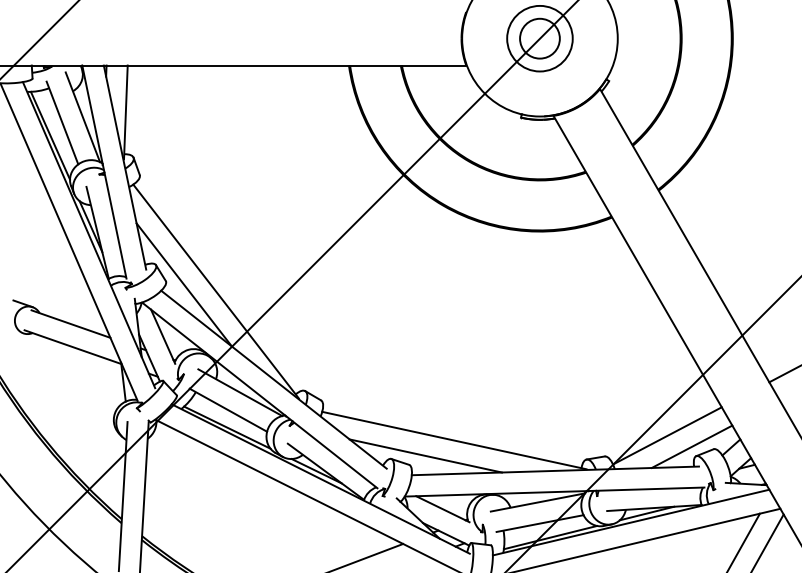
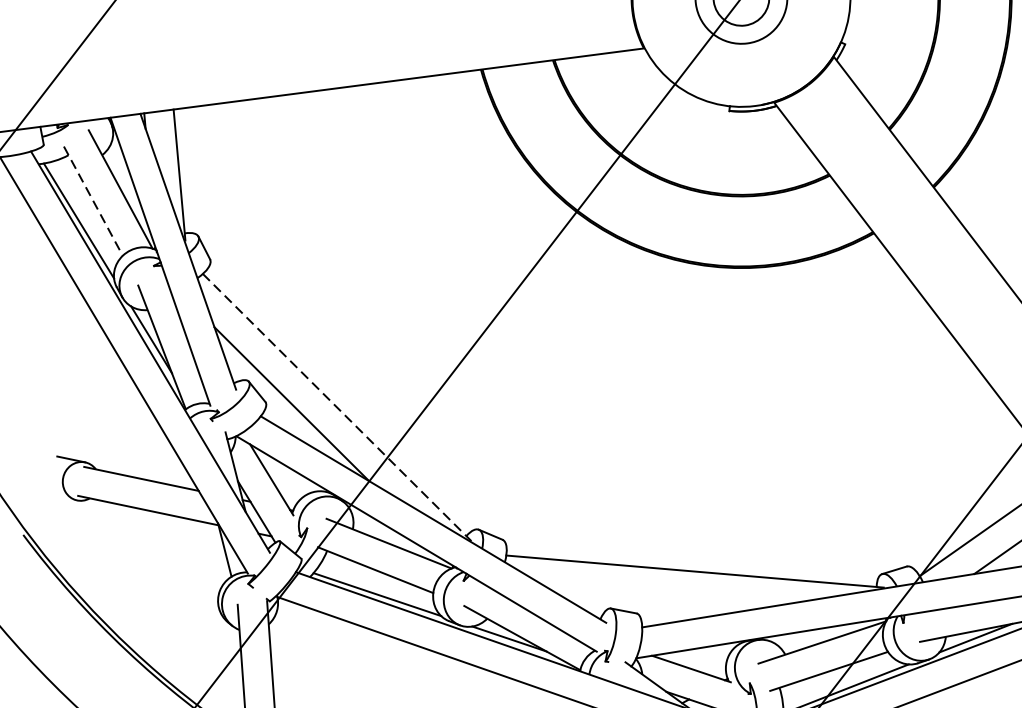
line: (62, 123) -> (93, 201), solid -> dashed
line: (216, 291) -> (337, 407), solid -> dashed
line: (425, 455) -> (657, 597), removed

